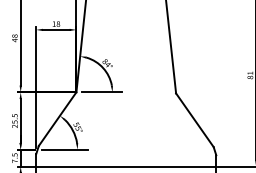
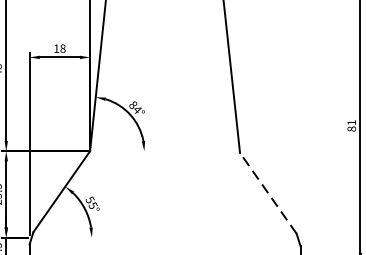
line: (102, 92) -> (129, 151), removed
line: (194, 120) -> (267, 193), solid -> dashed
line: (65, 149) -> (73, 237), removed

